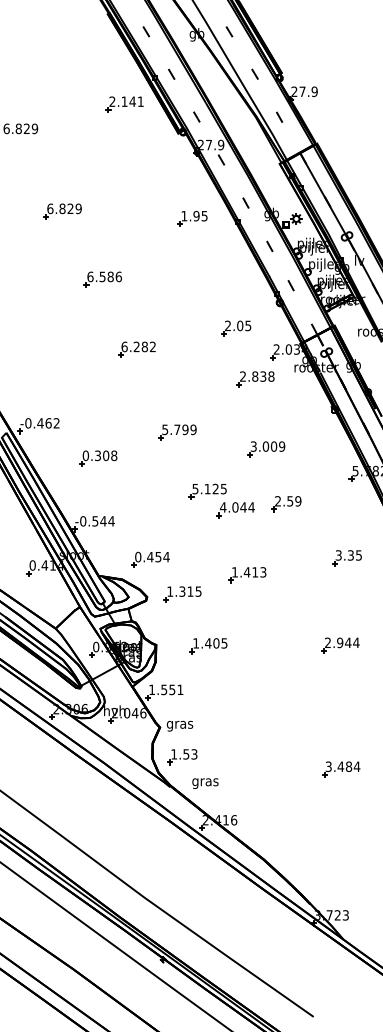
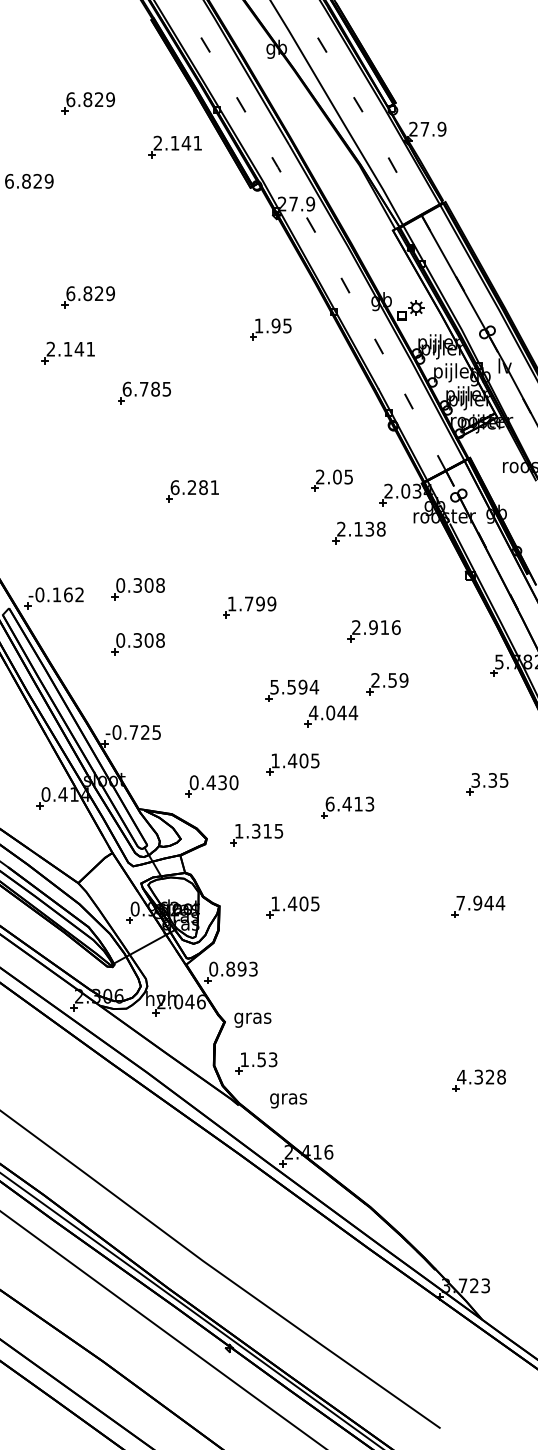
part: (62, 73) -> (87, 103), added
part: (192, 218) -> (270, 329), moved
part: (48, 250) -> (67, 352), added
text: (110, 276) -> (155, 388), 6.586 -> 6.785
part: (236, 328) -> (331, 480), moved
text: (152, 346) -> (214, 487), 6.282 -> 6.281
text: (255, 376) -> (358, 528), 2.838 -> 2.138
part: (97, 419) -> (137, 589), added
text: (40, 423) -> (56, 594), -0.462 -> -0.162
text: (164, 429) -> (231, 603), 5.799 -> 1.799
text: (268, 446) -> (376, 627), 3.009 -> 2.916
text: (216, 488) -> (303, 686), 5.125 -> 5.594
part: (286, 504) -> (387, 684), moved
text: (103, 521) -> (145, 732), -0.544 -> -0.725
part: (208, 544) -> (292, 764), added
text: (162, 556) -> (228, 782), 0.454 -> 0.430
text: (234, 571) -> (329, 803), 1.413 -> 6.413
text: (327, 642) -> (460, 902), 2.944 -> 7.944
text: (166, 689) -> (233, 968), 1.551 -> 0.893
text: (342, 766) -> (481, 1076), 3.484 -> 4.328

